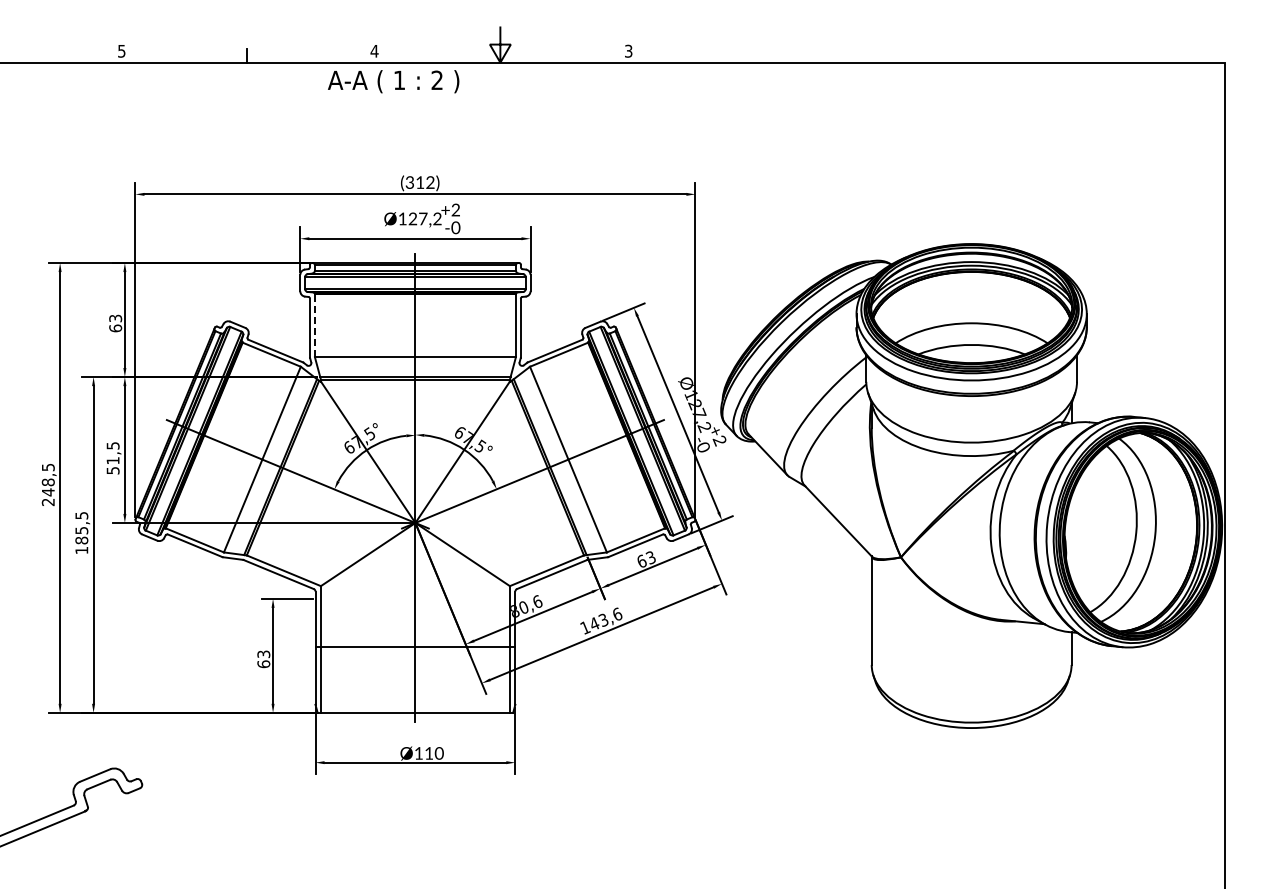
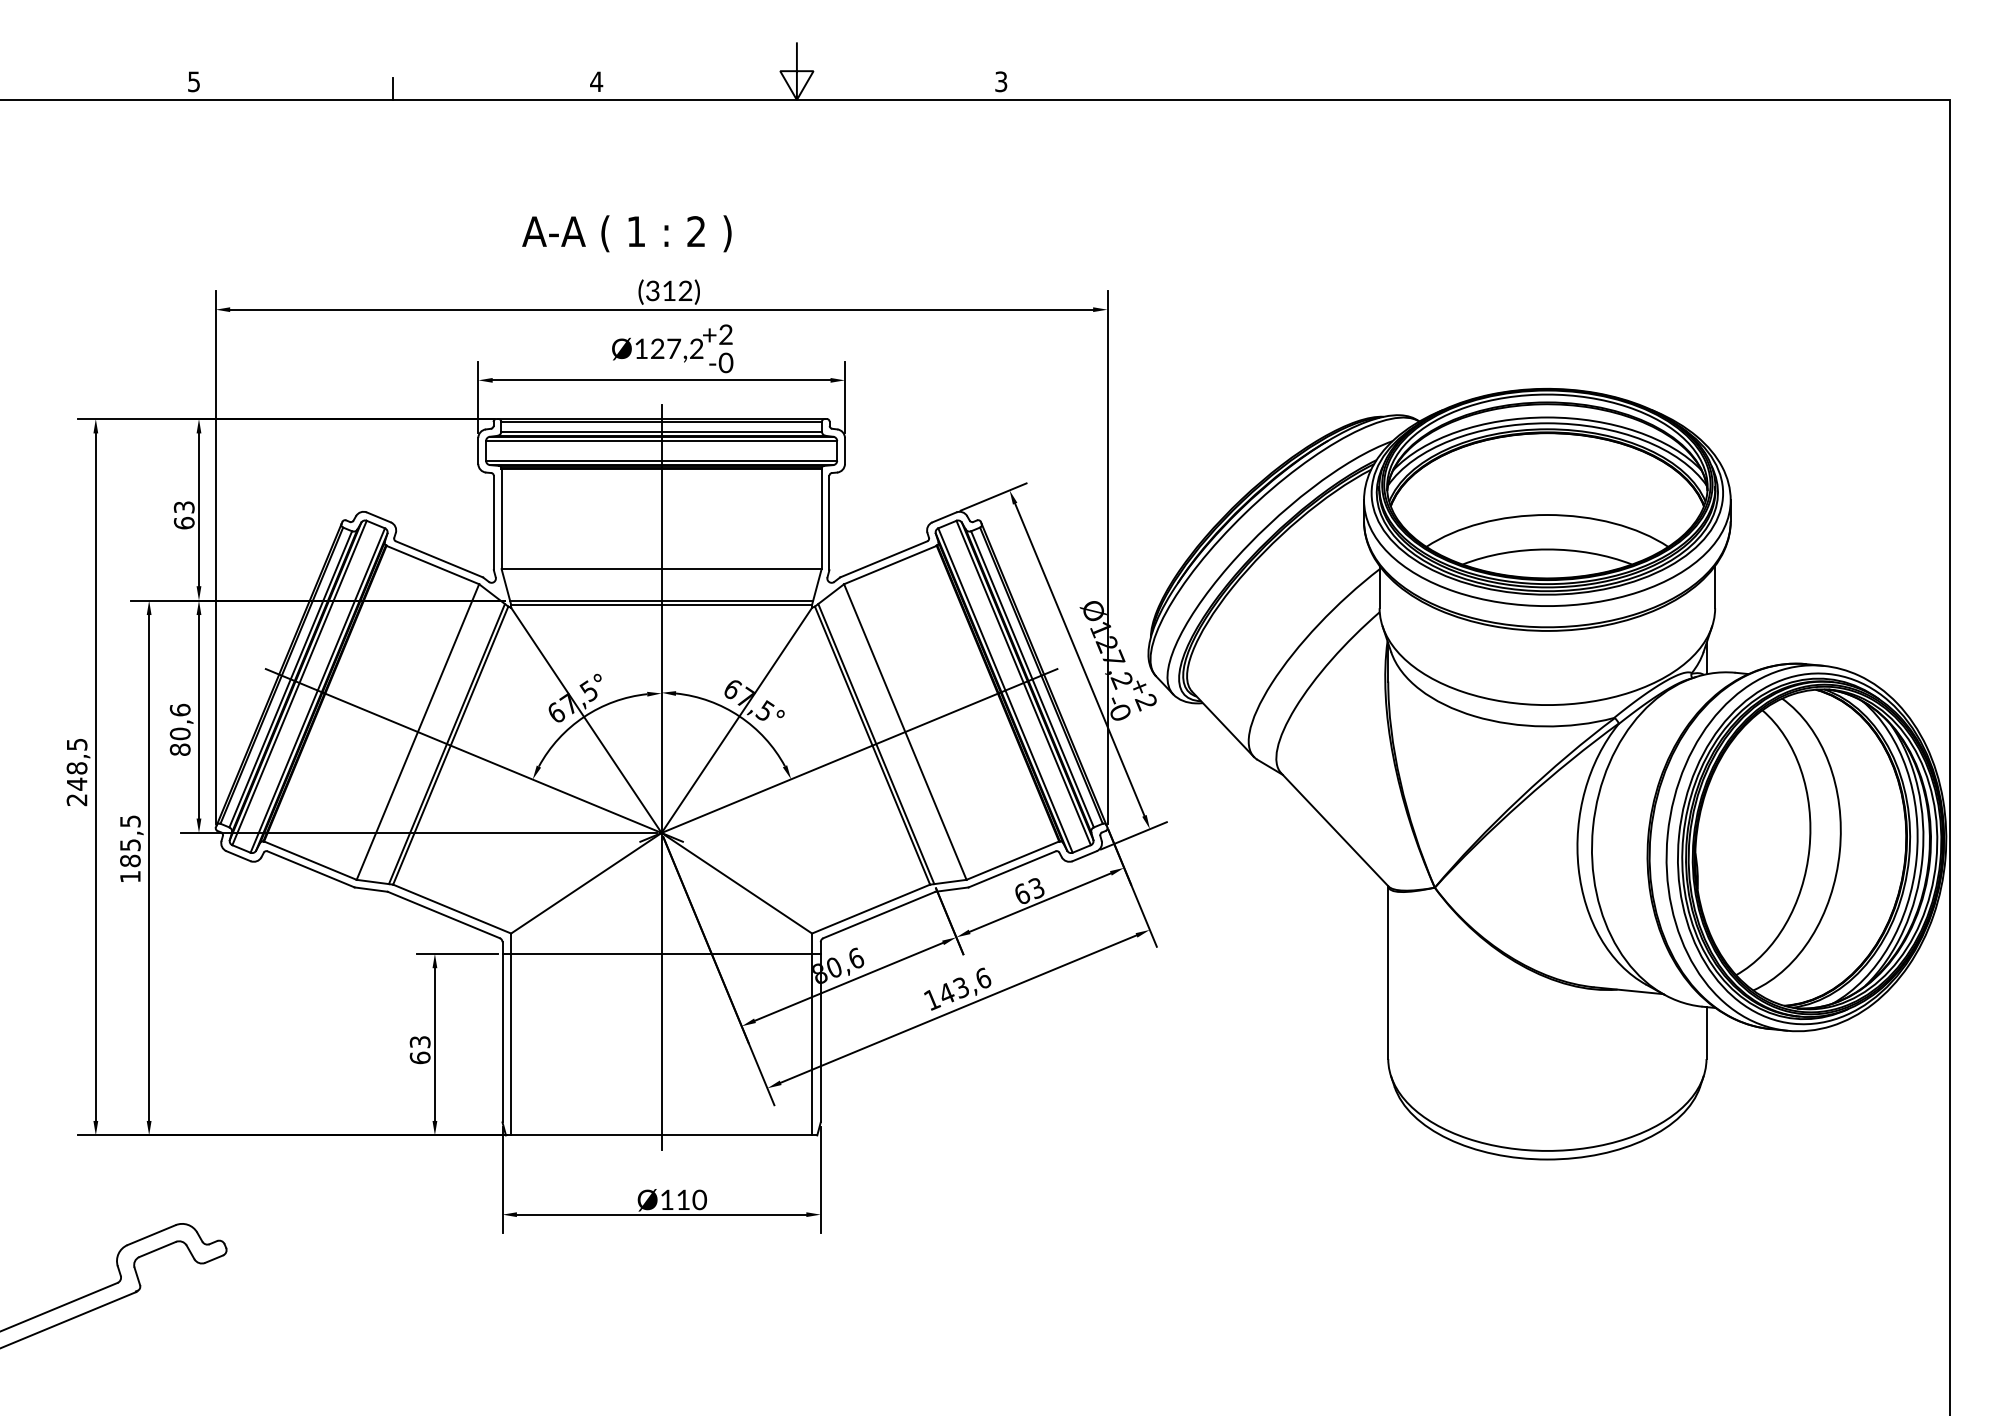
text: (393, 81) -> (626, 233), moved
line: (314, 325) -> (500, 518), dashed -> solid
text: (112, 457) -> (179, 728), 51,5 -> 80,6
line: (415, 646) -> (661, 953), moved

